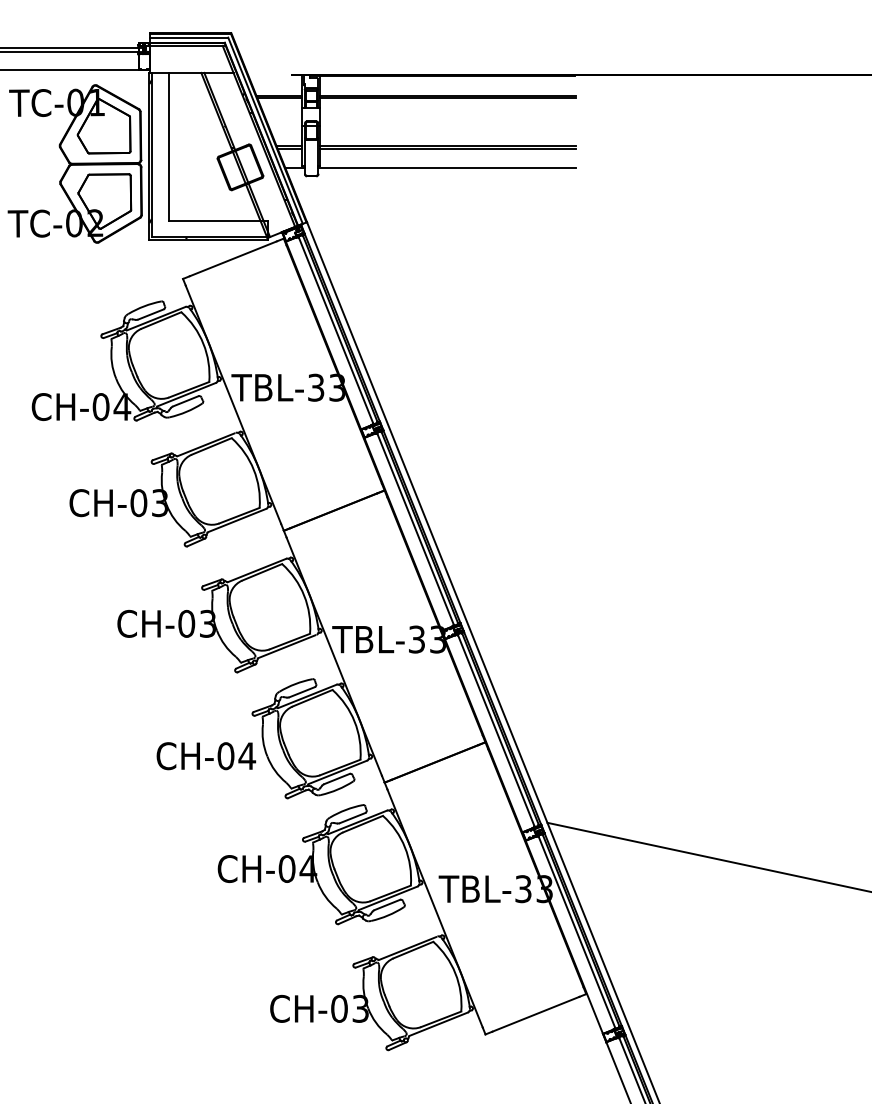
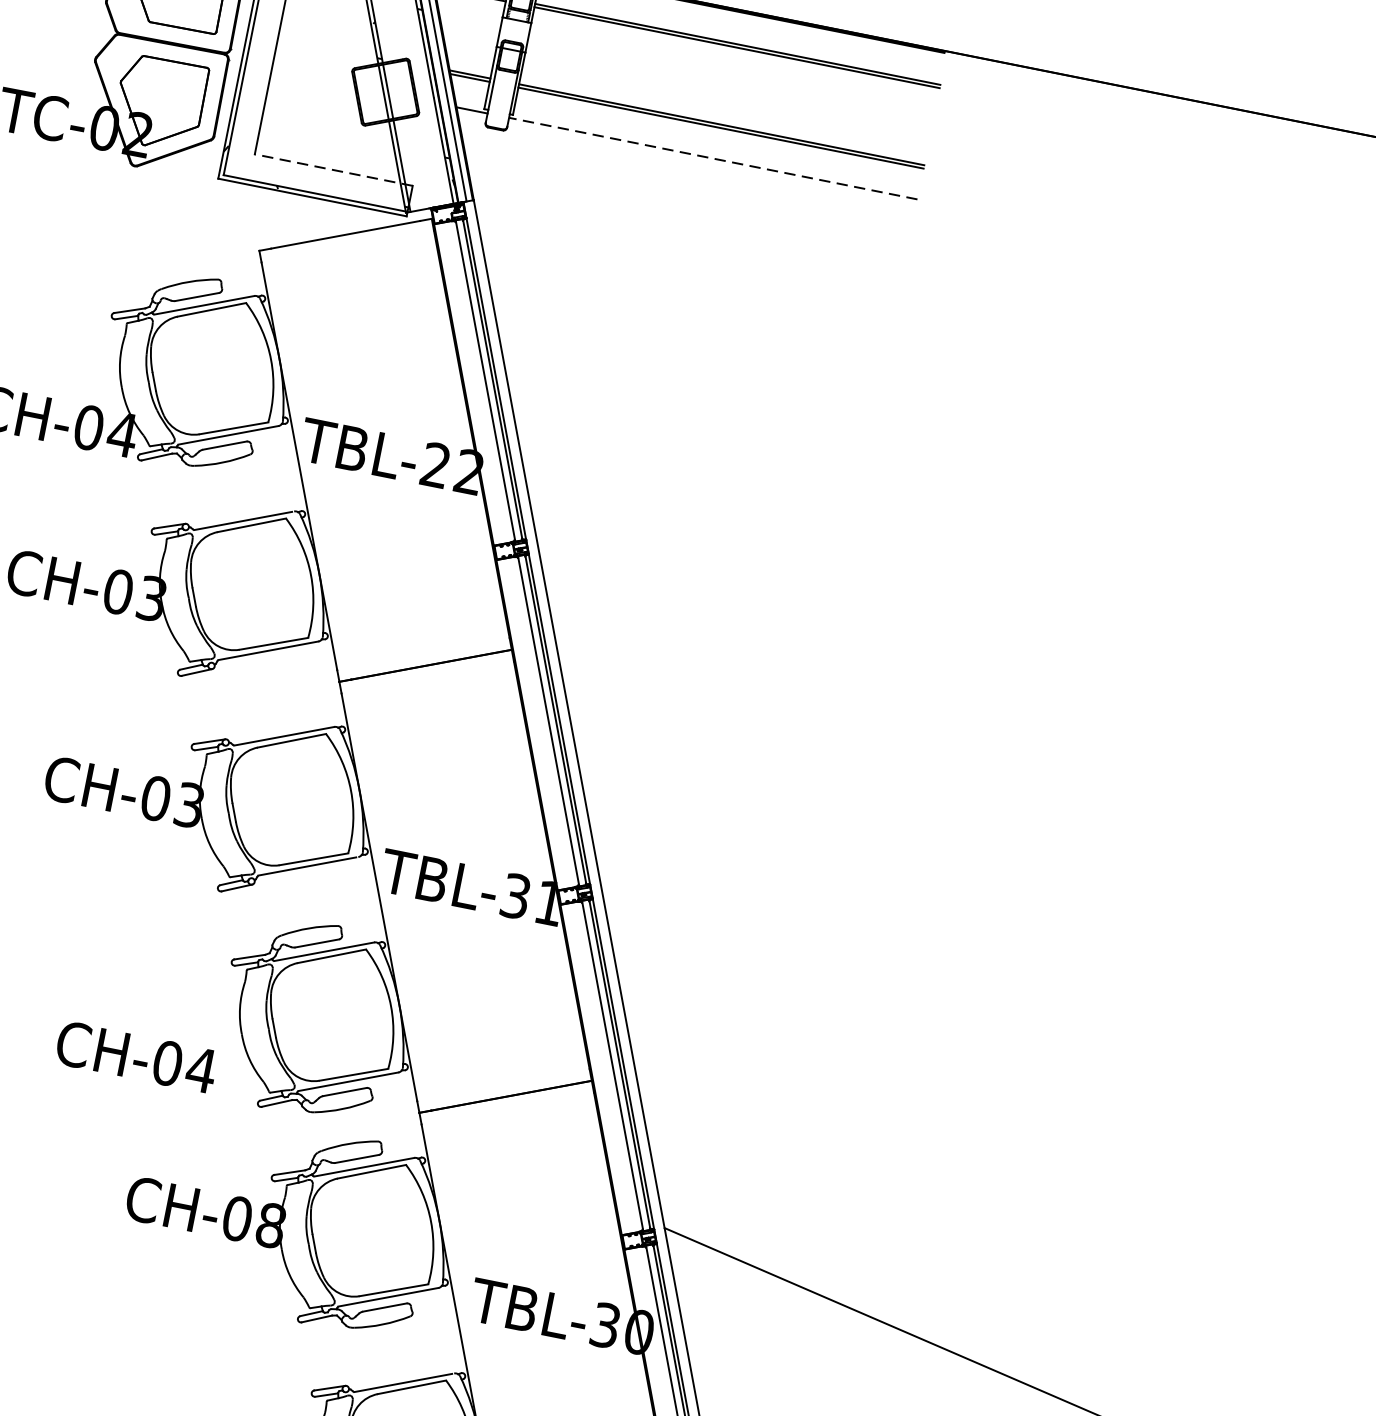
line: (447, 167) -> (713, 157), solid -> dashed
line: (218, 220) -> (334, 169), solid -> dashed
text: (326, 387) -> (452, 468), TBL-33 -> TBL-22
text: (437, 639) -> (548, 902), TBL-33 -> TBL-31
text: (206, 756) -> (136, 1057), moved
text: (308, 869) -> (271, 1226), CH-04 -> CH-08
text: (544, 889) -> (638, 1332), TBL-33 -> TBL-30

